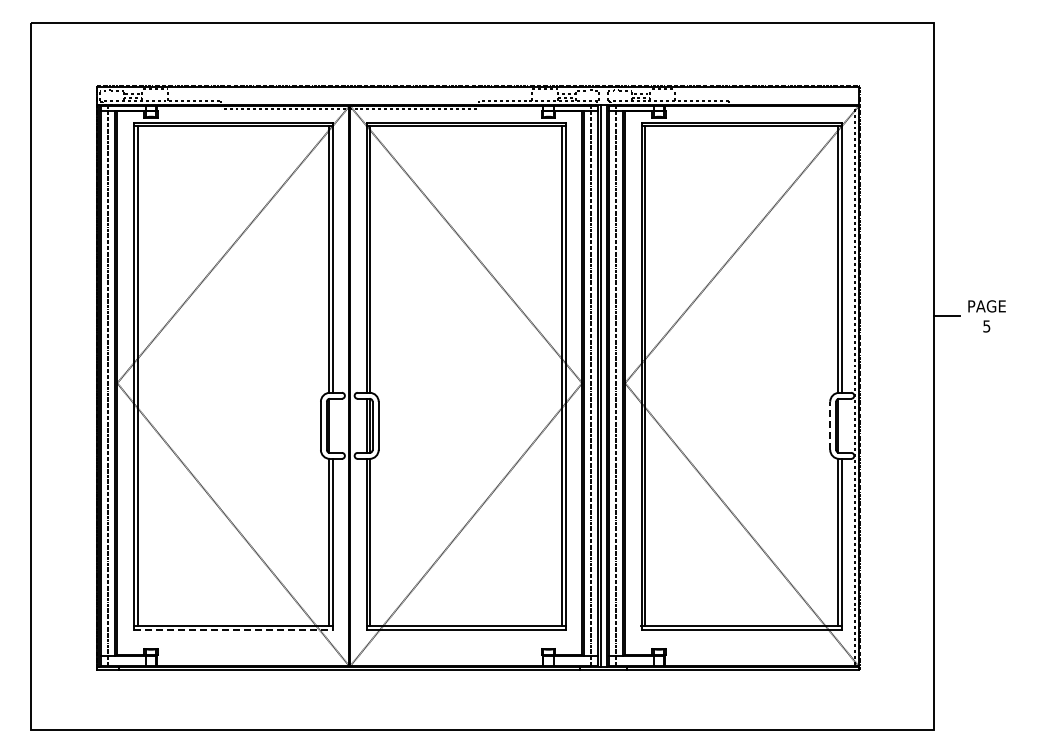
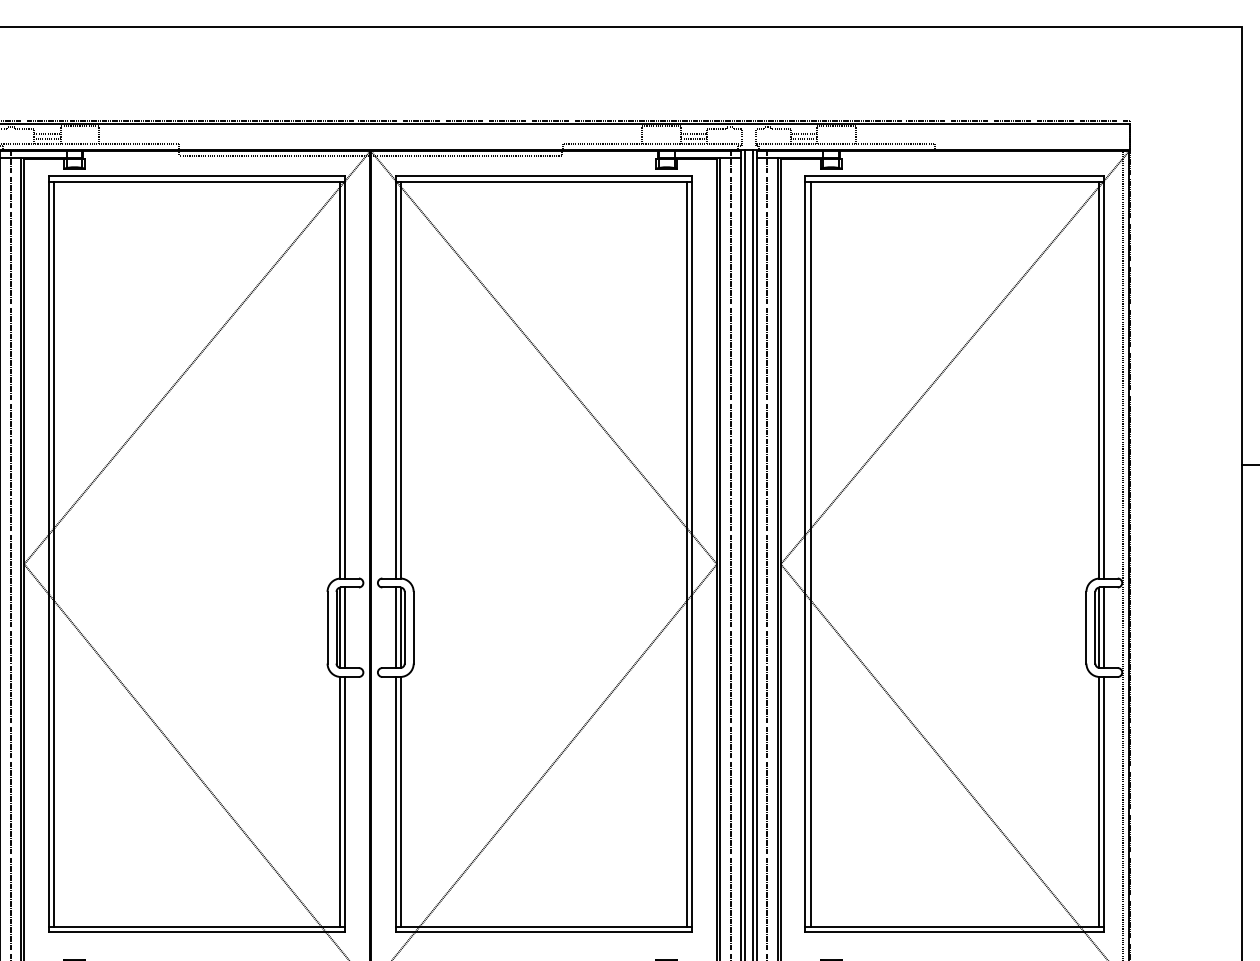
line: (332, 425) -> (344, 627), added
line: (830, 425) -> (1086, 627), dashed -> solid
line: (842, 425) -> (1104, 627), added
line: (233, 630) -> (197, 932), dashed -> solid

